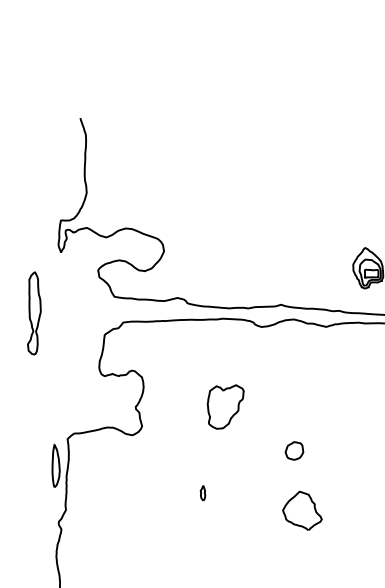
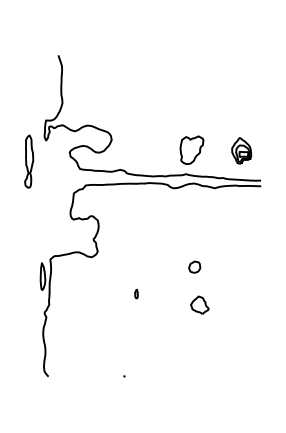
part: (34, 313) -> (29, 161), moved
part: (225, 405) -> (191, 149), moved
part: (301, 509) -> (199, 304), size x0.71

